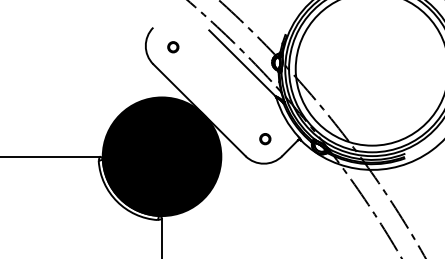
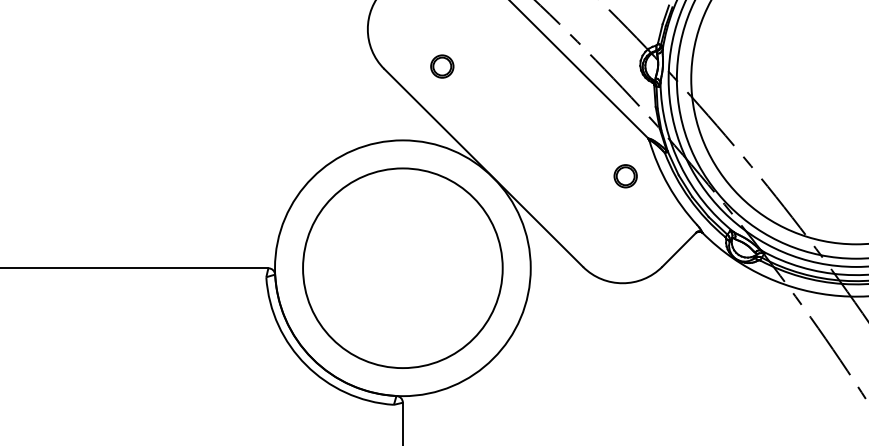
part: (173, 47) -> (442, 67), moved
part: (265, 139) -> (626, 177), moved
fill: (161, 156) -> (401, 267), removed

